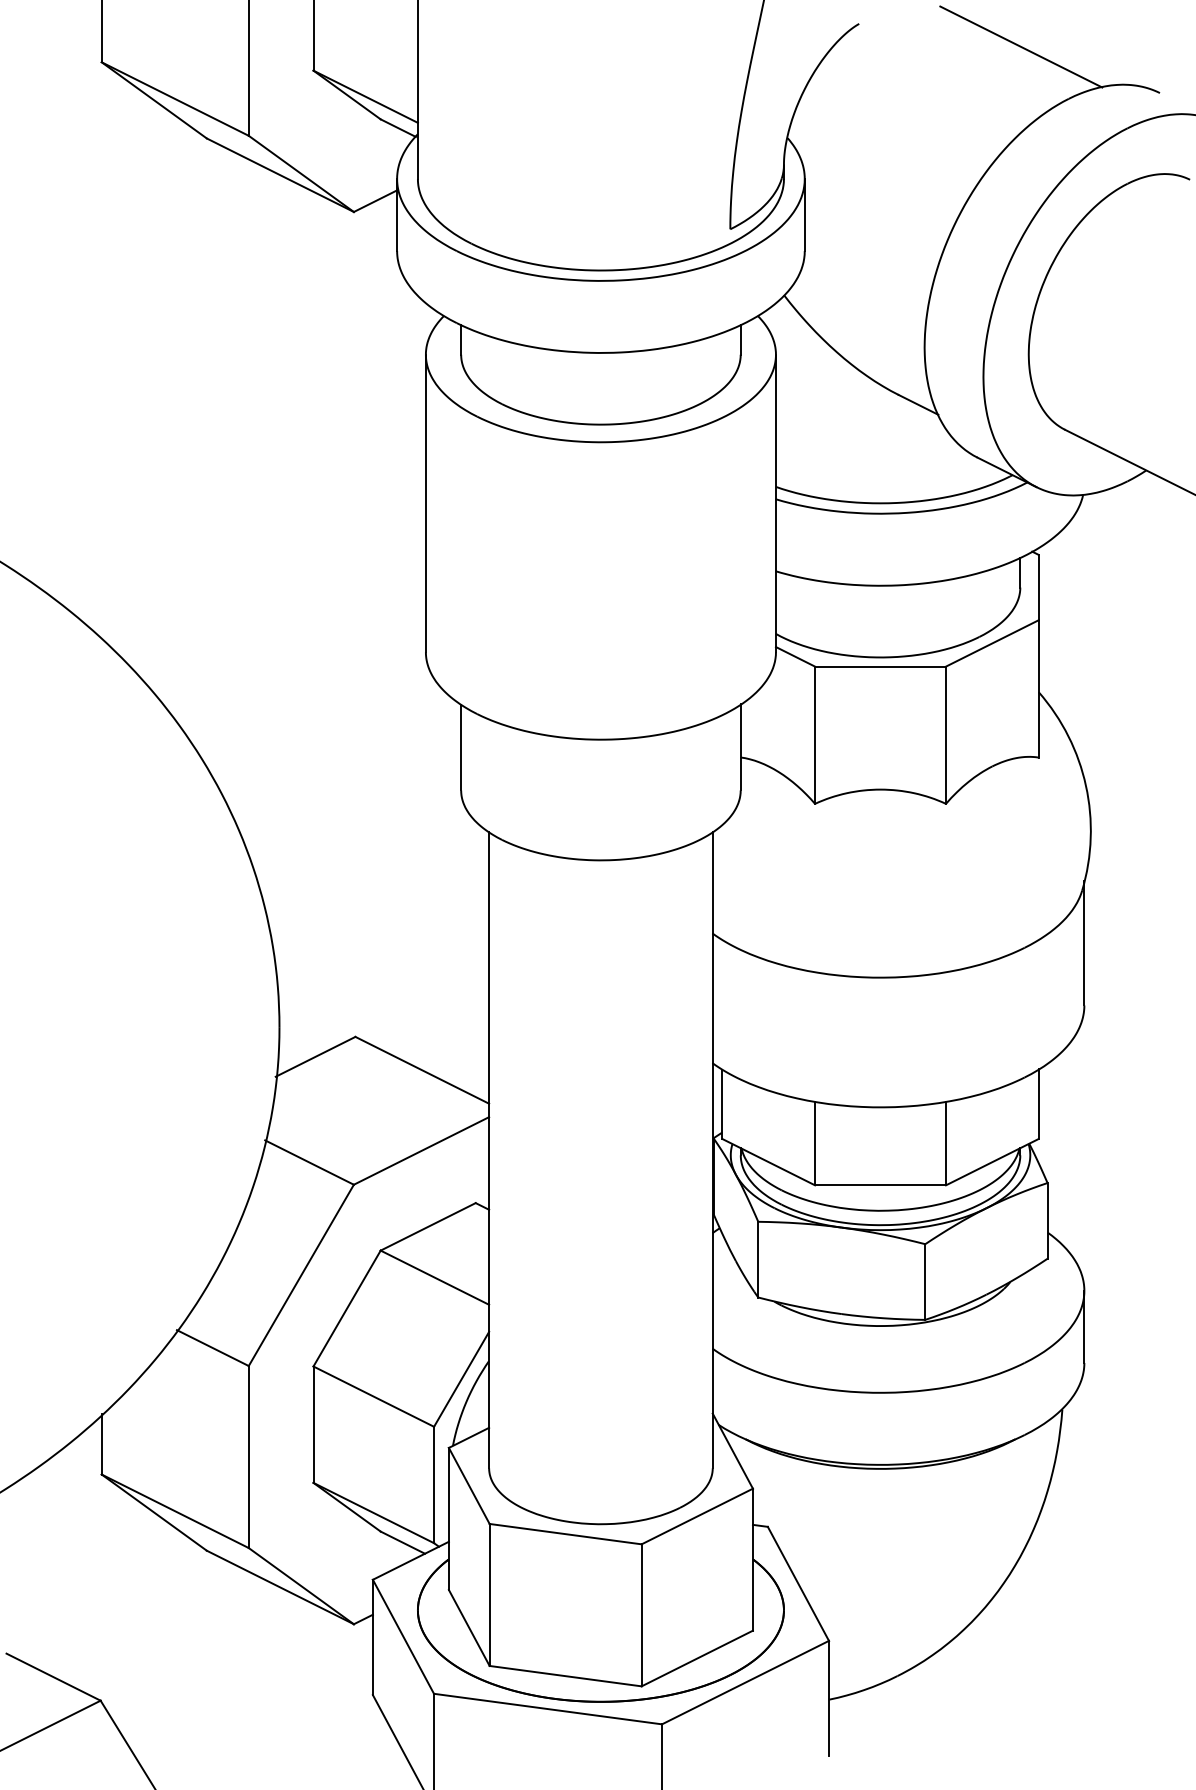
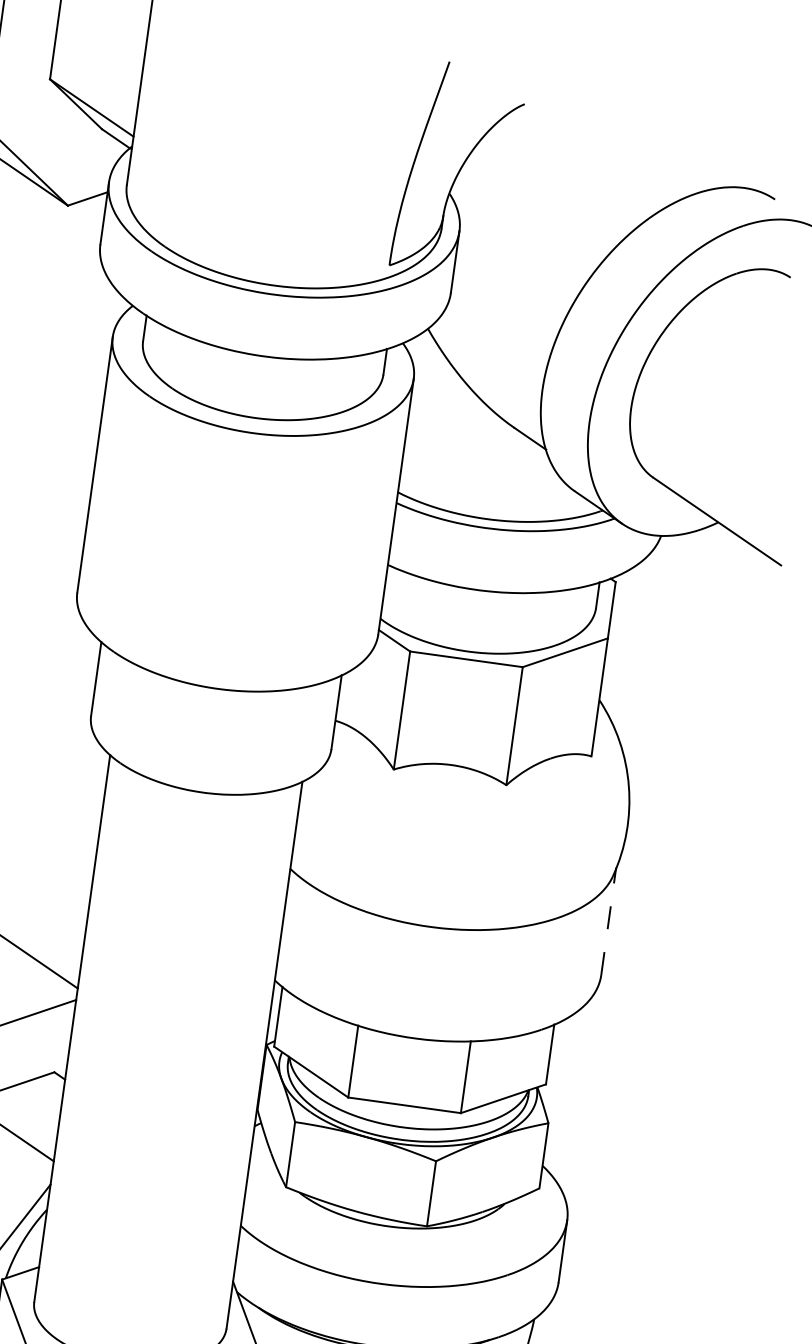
line: (1021, 46) -> (661, 143), removed
line: (1084, 942) -> (608, 920), solid -> dashed

